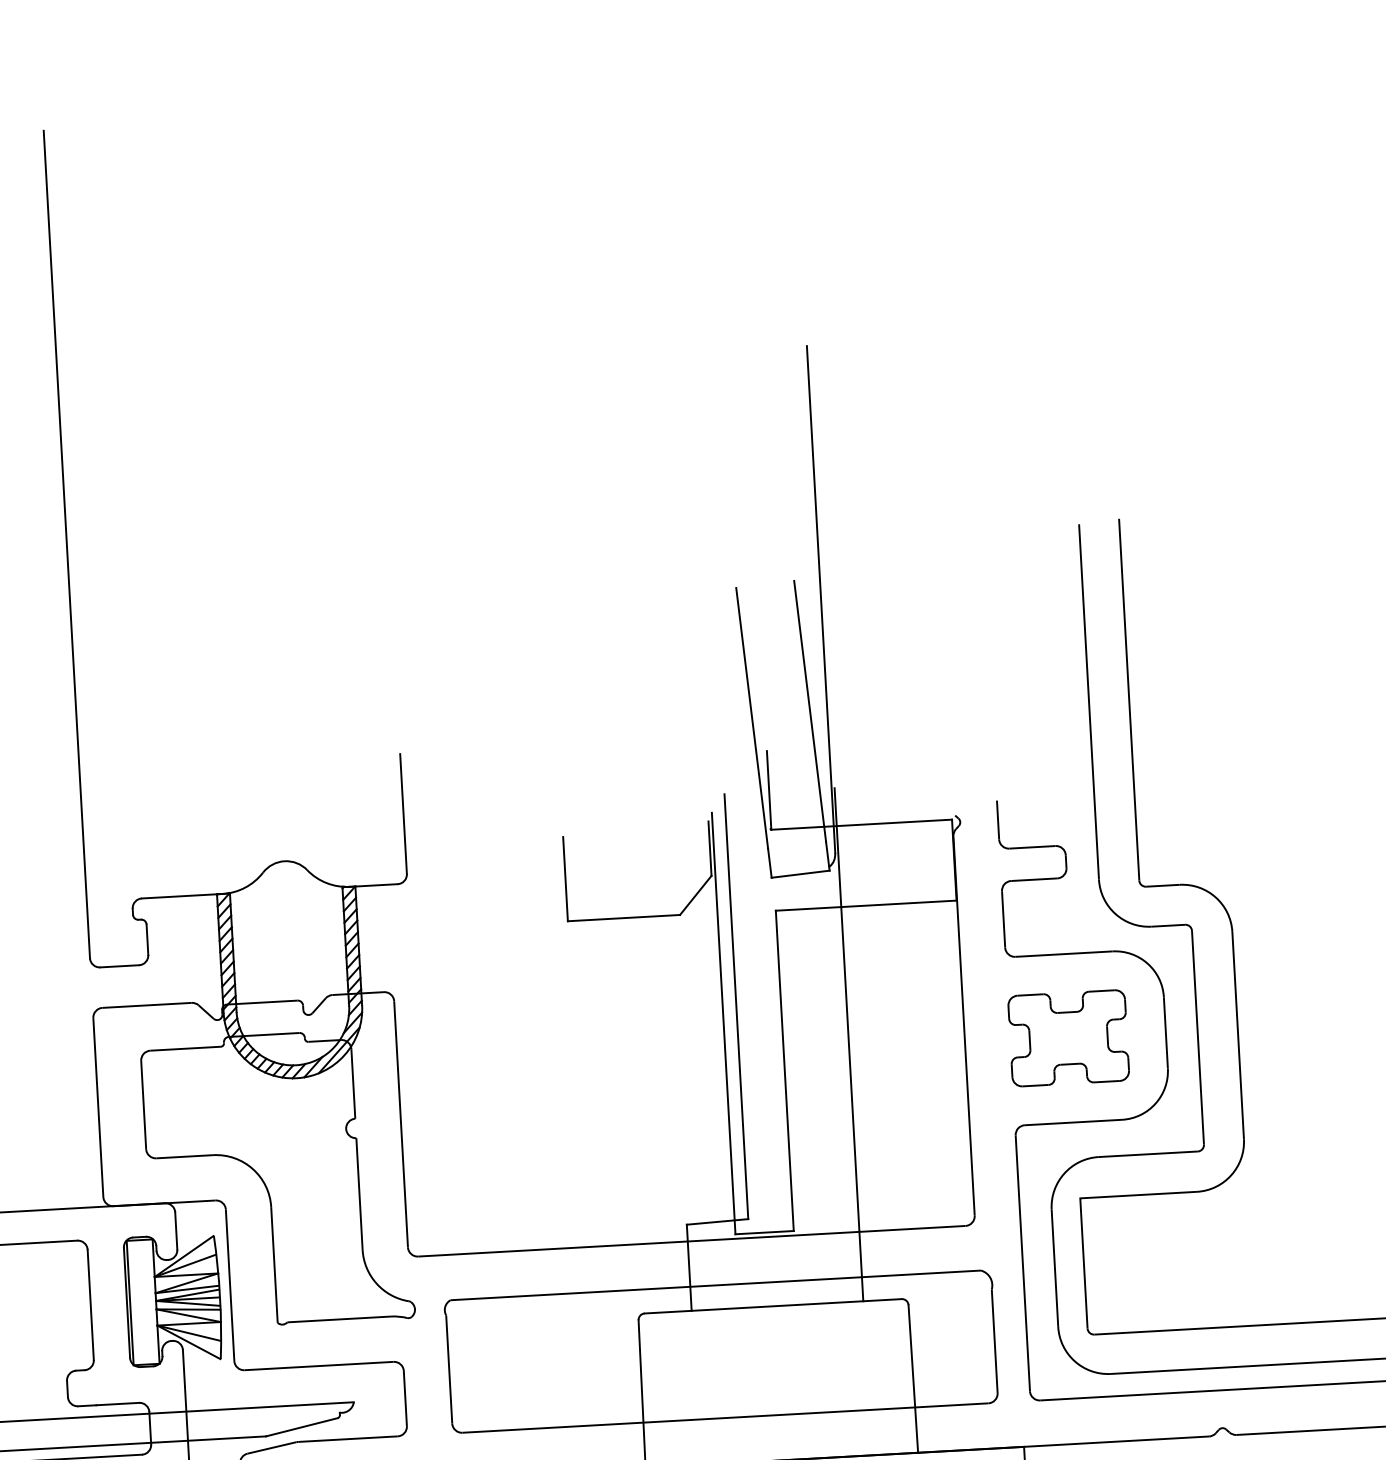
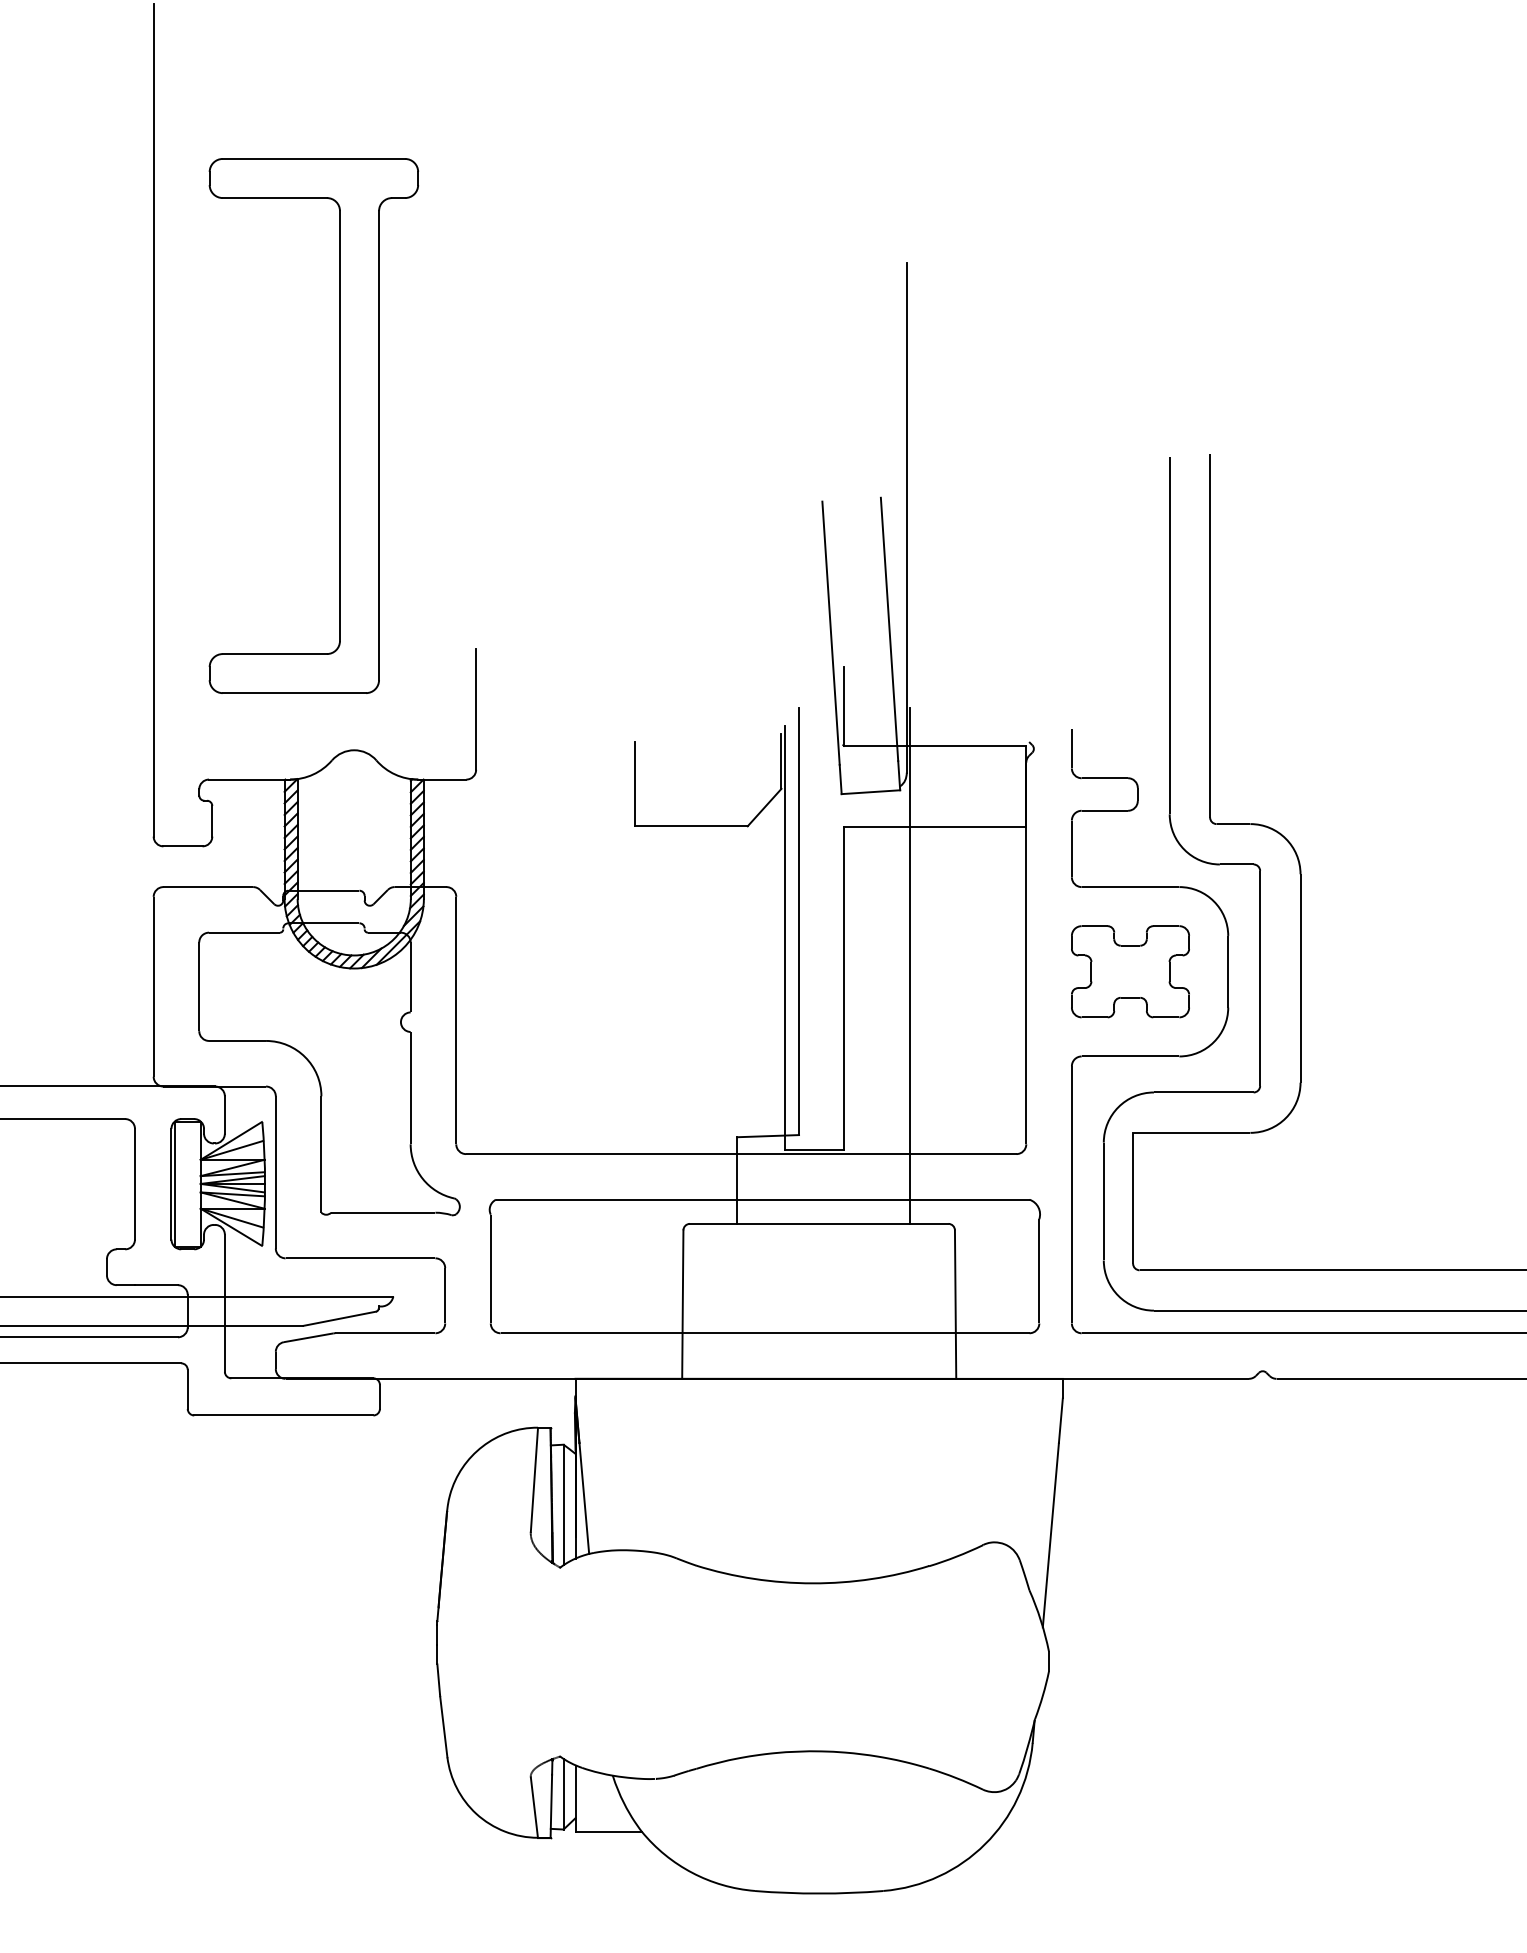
part: (251, 539) -> (339, 425), added

